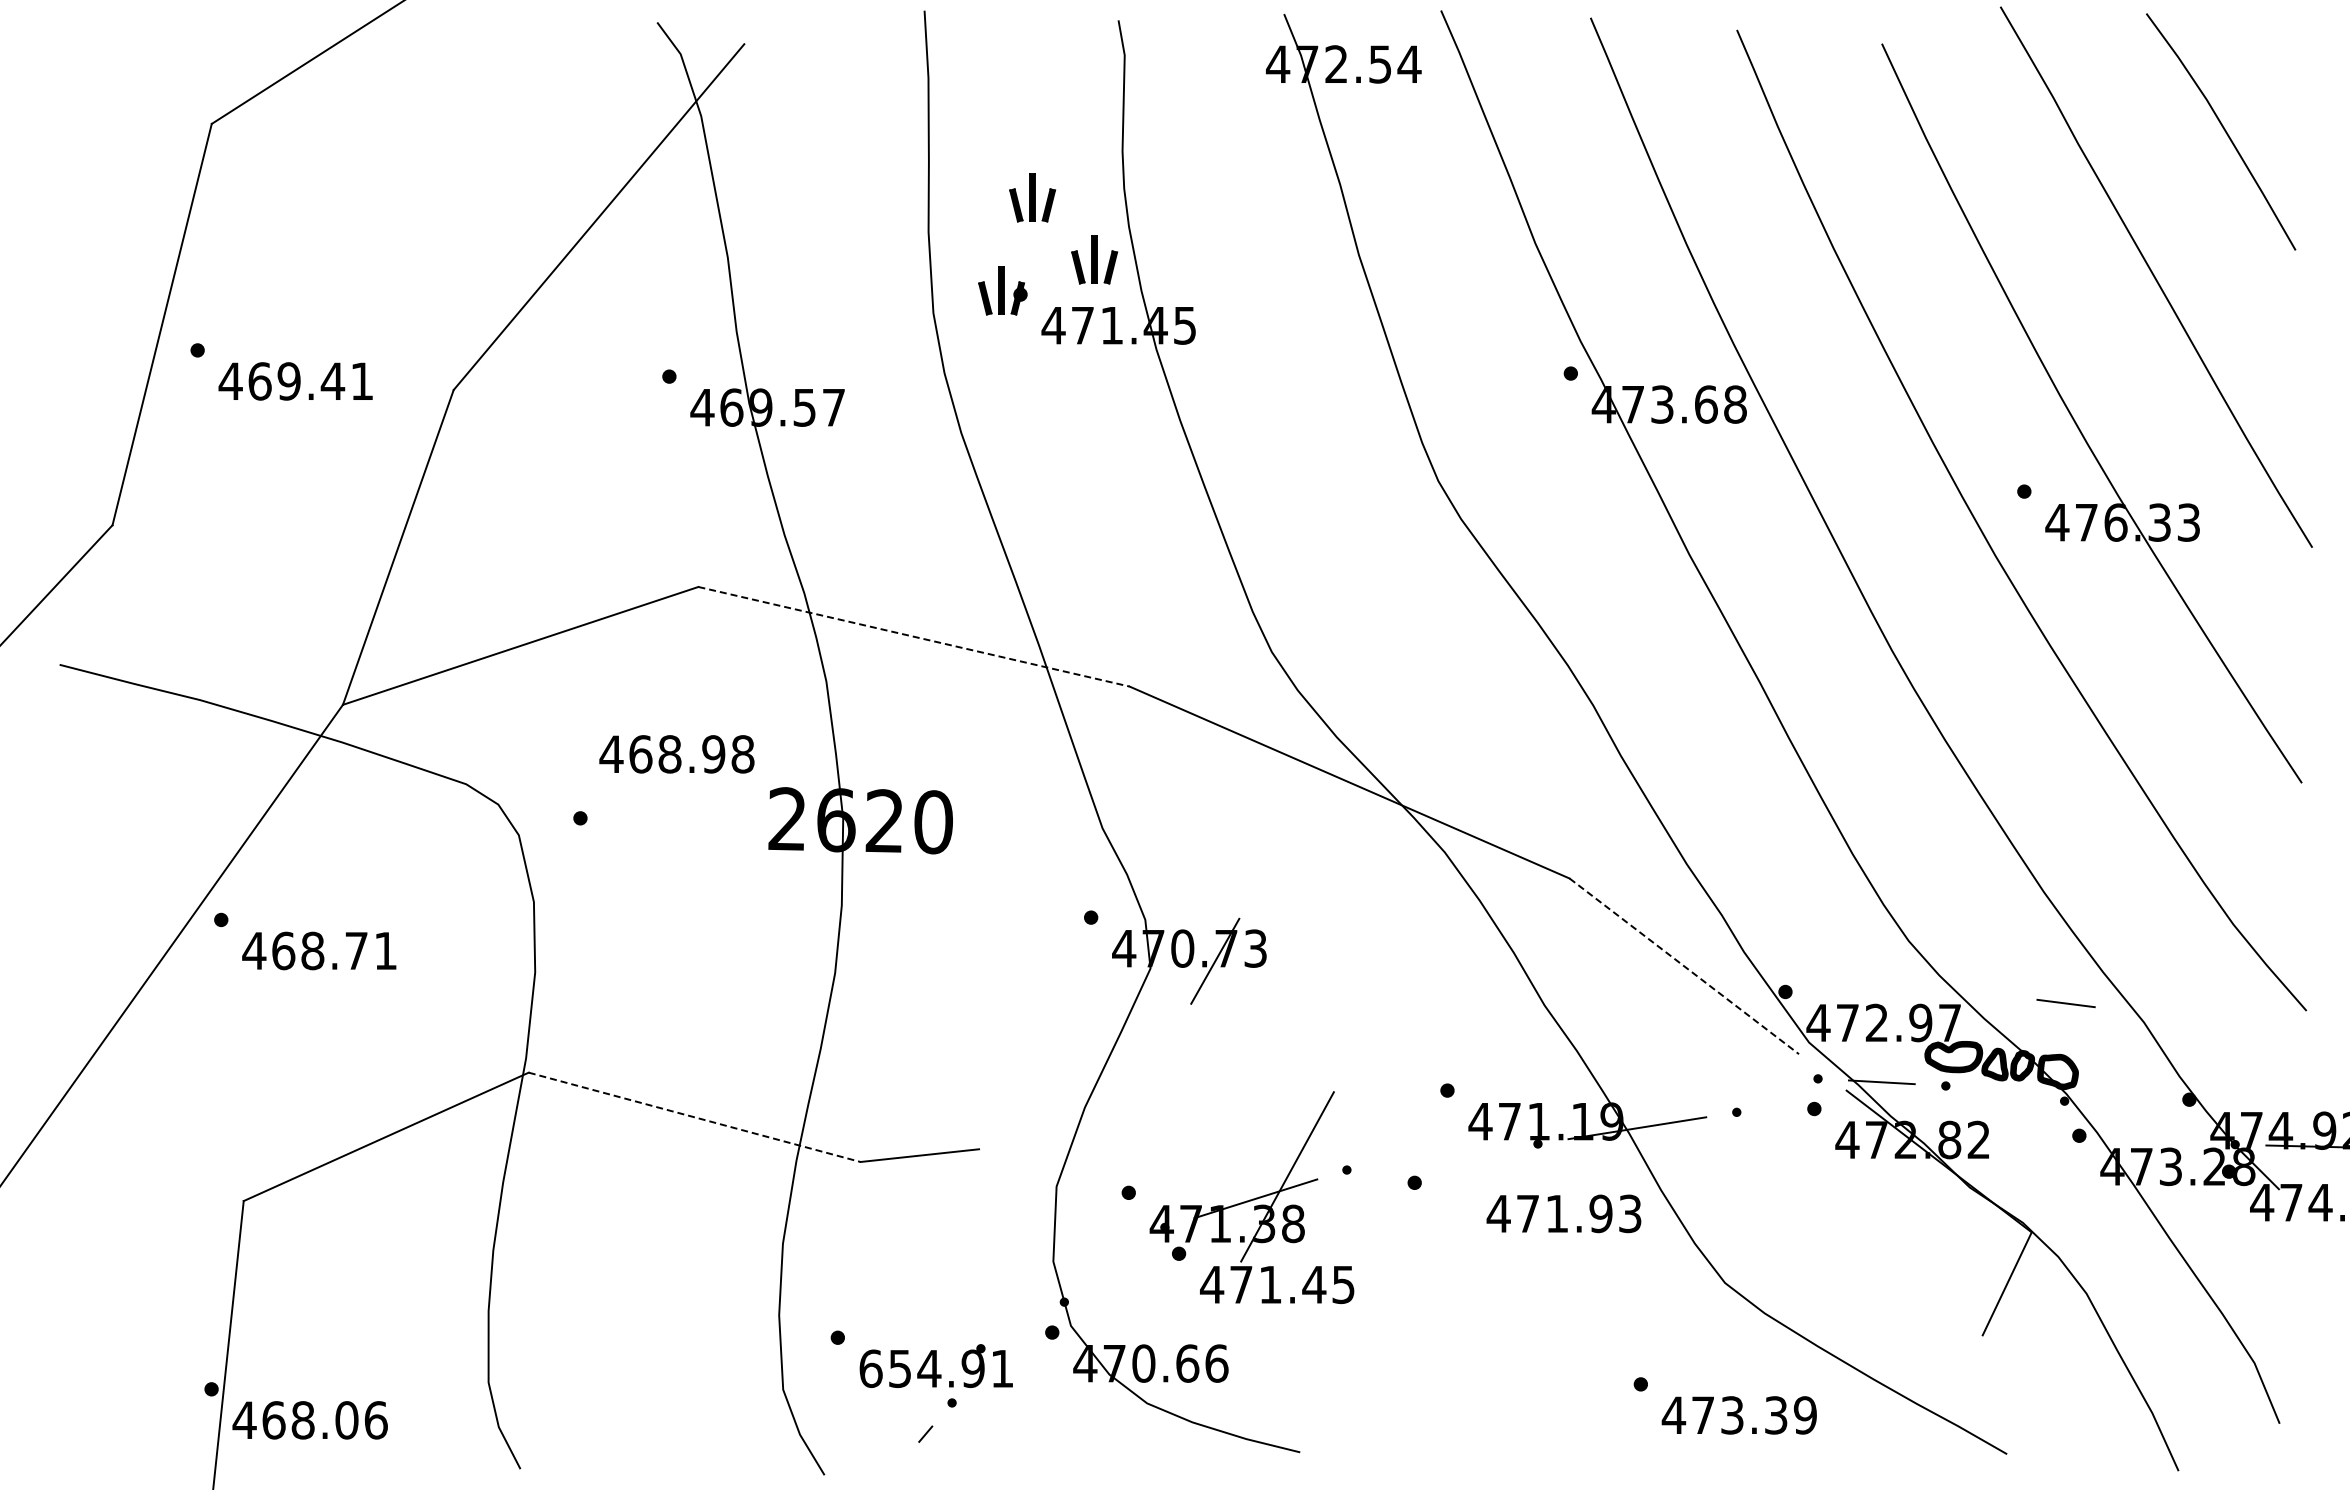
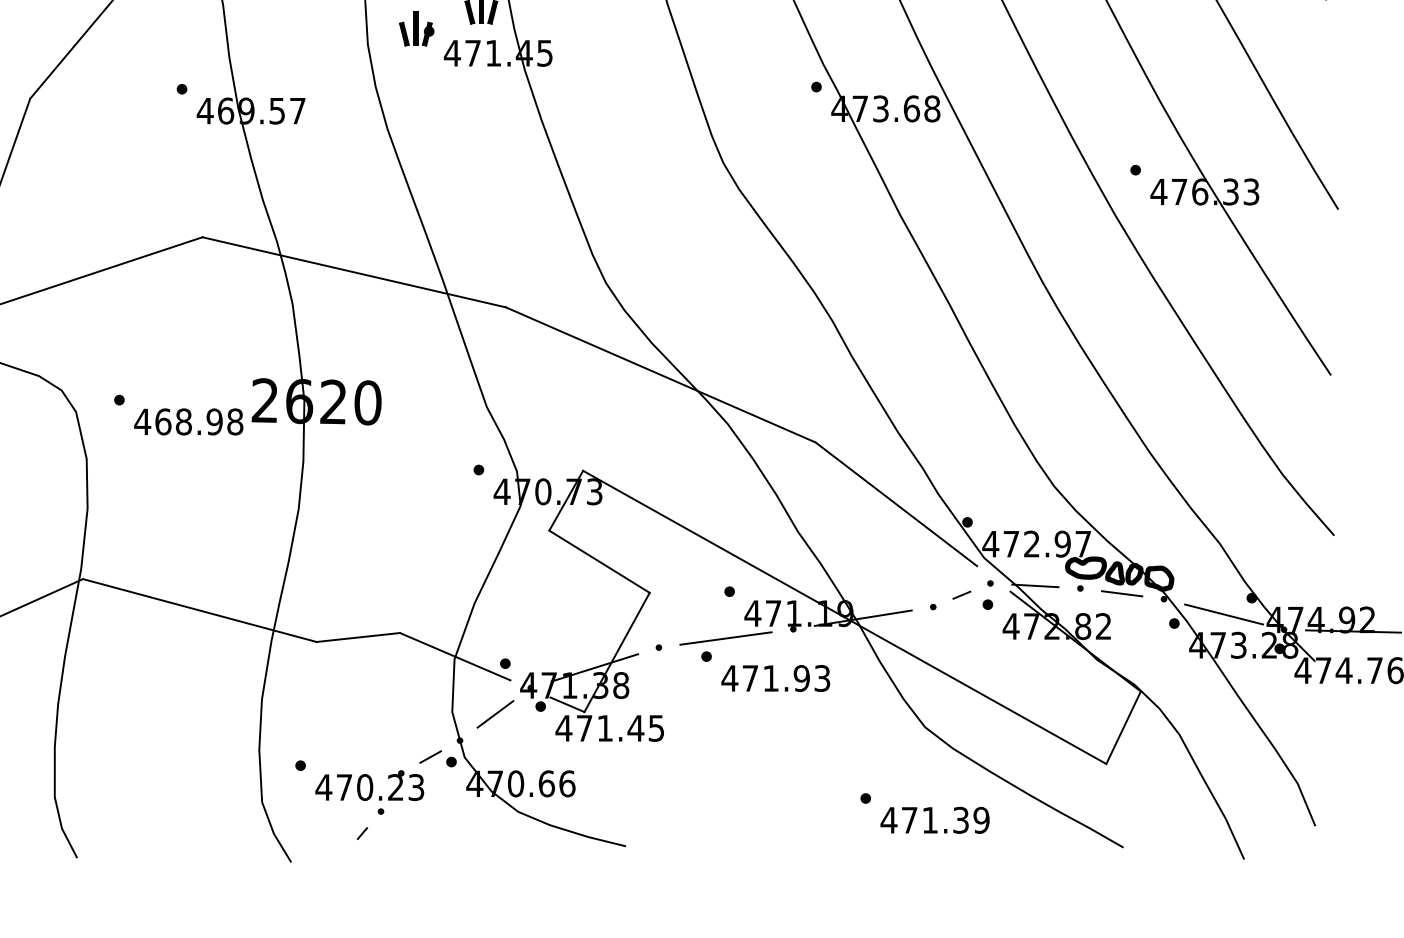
line: (914, 636) -> (354, 272), dashed -> solid
text: (676, 754) -> (188, 422), moved
line: (1684, 966) -> (896, 504), dashed -> solid
line: (2065, 1003) -> (1121, 593), moved
line: (1262, 1047) -> (599, 561), added
line: (1777, 1095) -> (961, 595), added
line: (694, 1117) -> (199, 610), dashed -> solid
line: (2149, 1122) -> (1223, 614), added
line: (1610, 1126) -> (844, 617), added
line: (1442, 1156) -> (726, 638), added
line: (1057, 1182) -> (455, 656), added
text: (1563, 1213) -> (775, 678), moved
line: (1216, 1250) -> (567, 704), added
line: (1114, 1264) -> (495, 714), added
line: (1022, 1325) -> (430, 757), added
text: (935, 1368) -> (369, 787), 654.91 -> 470.23
text: (1732, 1415) -> (930, 820), 473.39 -> 471.39

